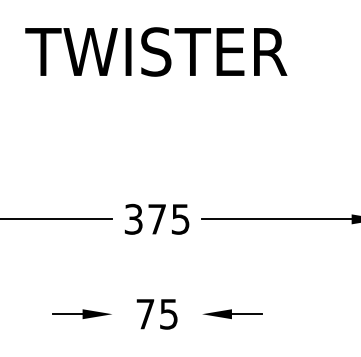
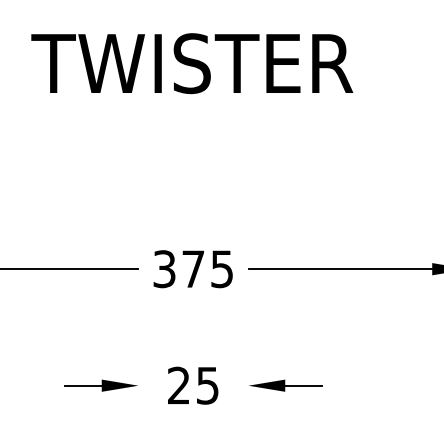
text: (145, 313) -> (178, 384), 75 -> 25

